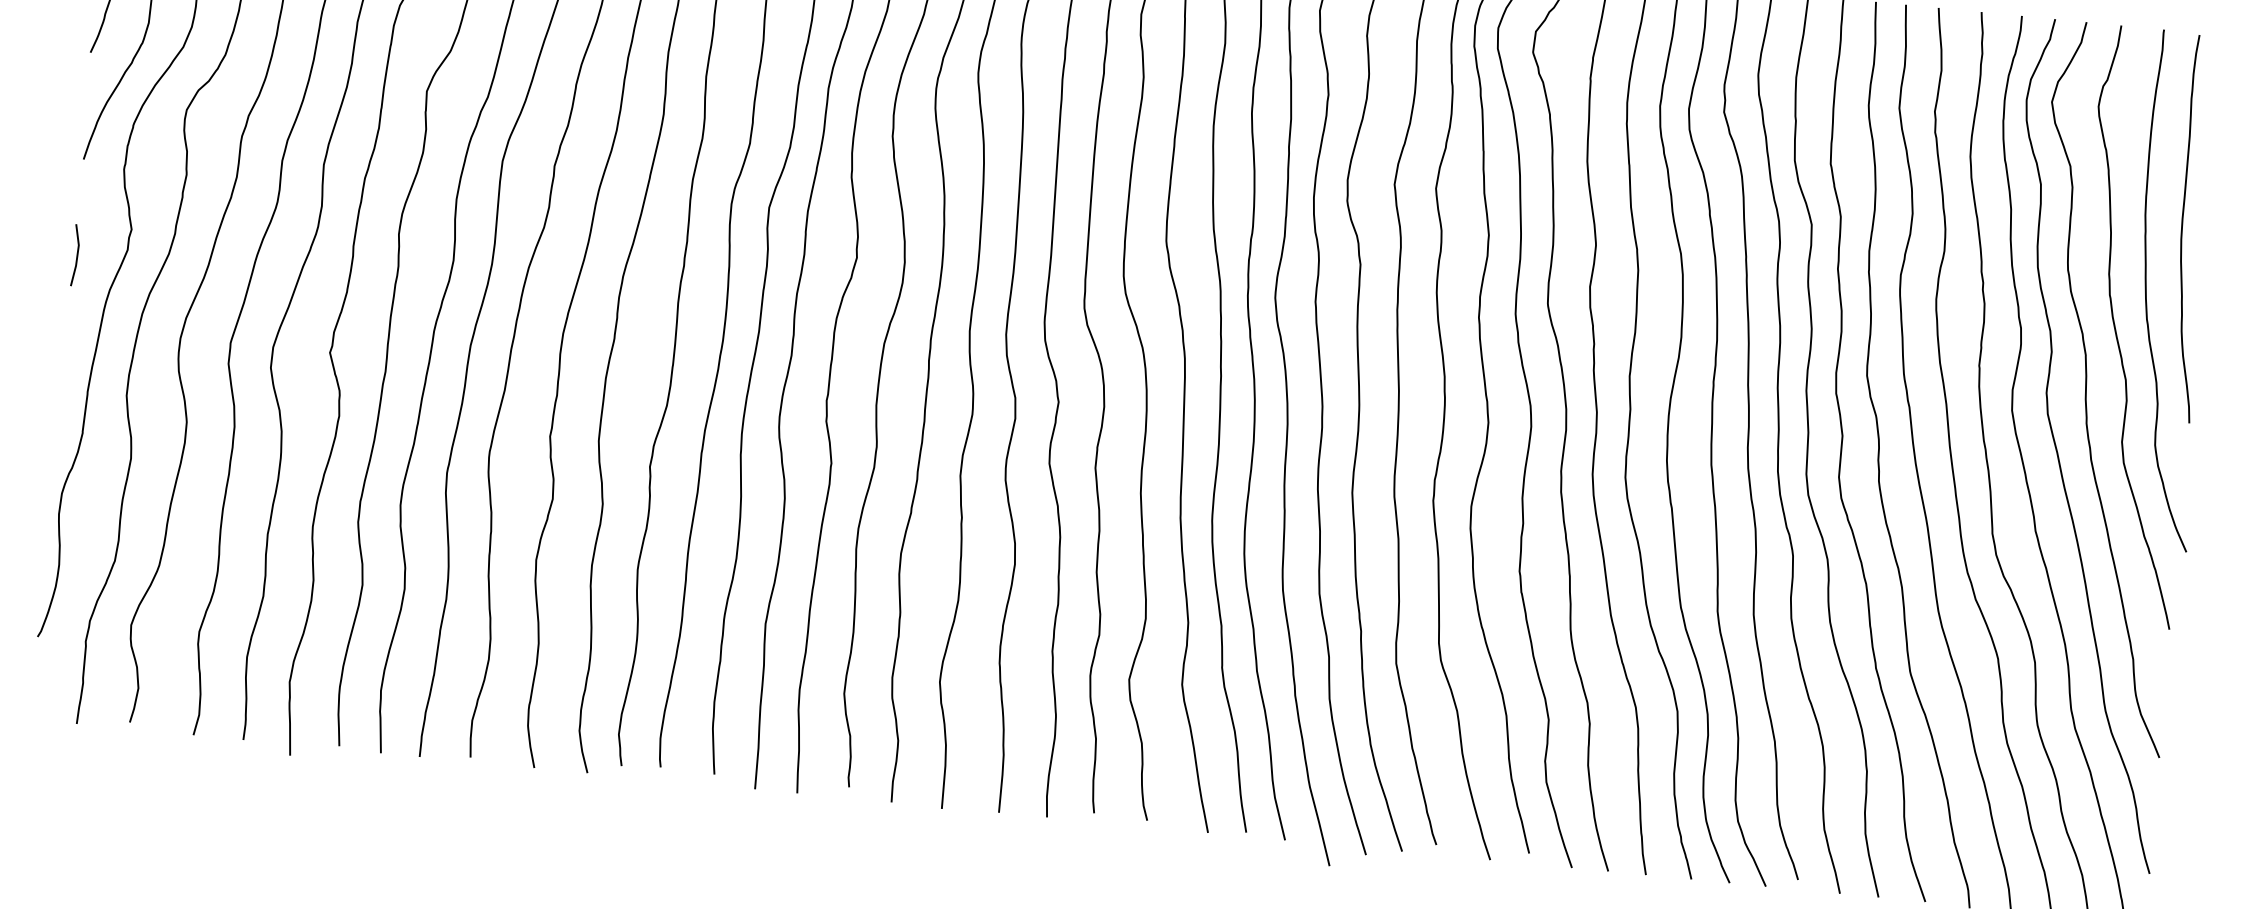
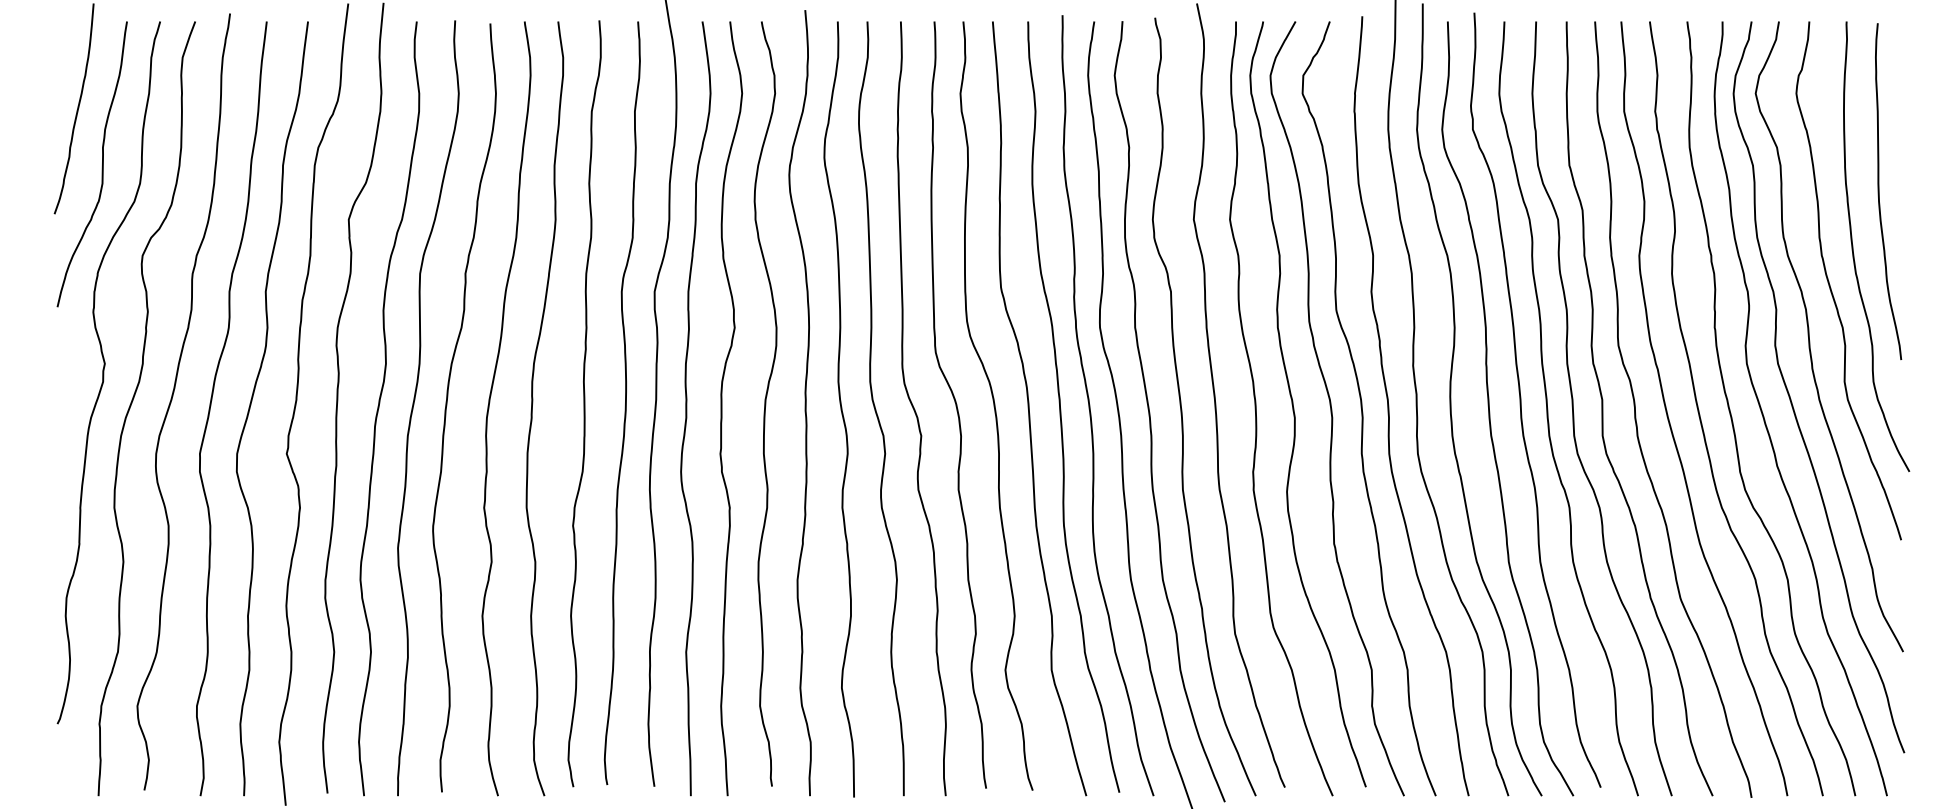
line: (76, 255) -> (59, 390), removed

